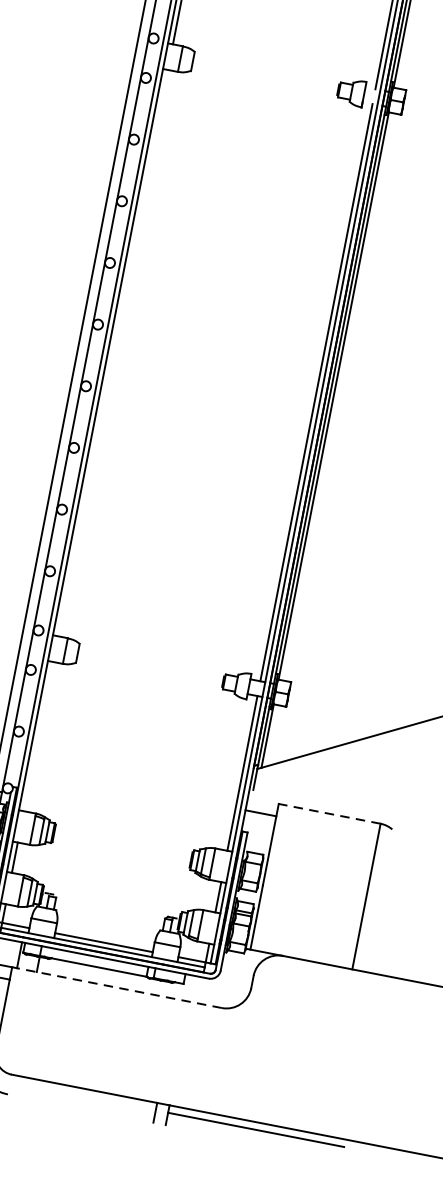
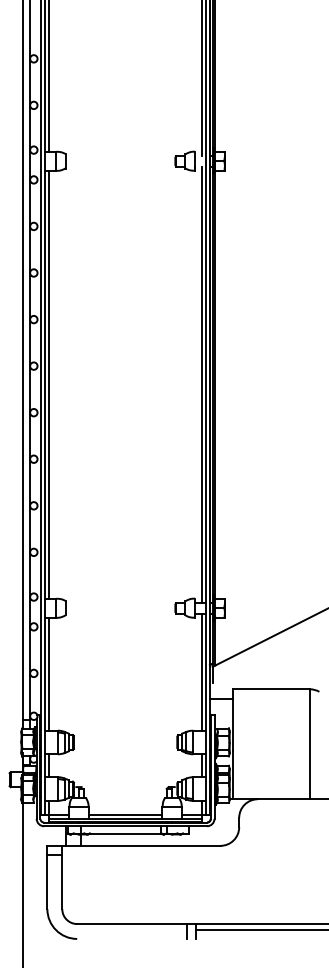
line: (112, 352) -> (48, 384), added
line: (38, 735) -> (48, 673), added
line: (329, 814) -> (271, 689), dashed -> solid
line: (115, 986) -> (140, 845), dashed -> solid

